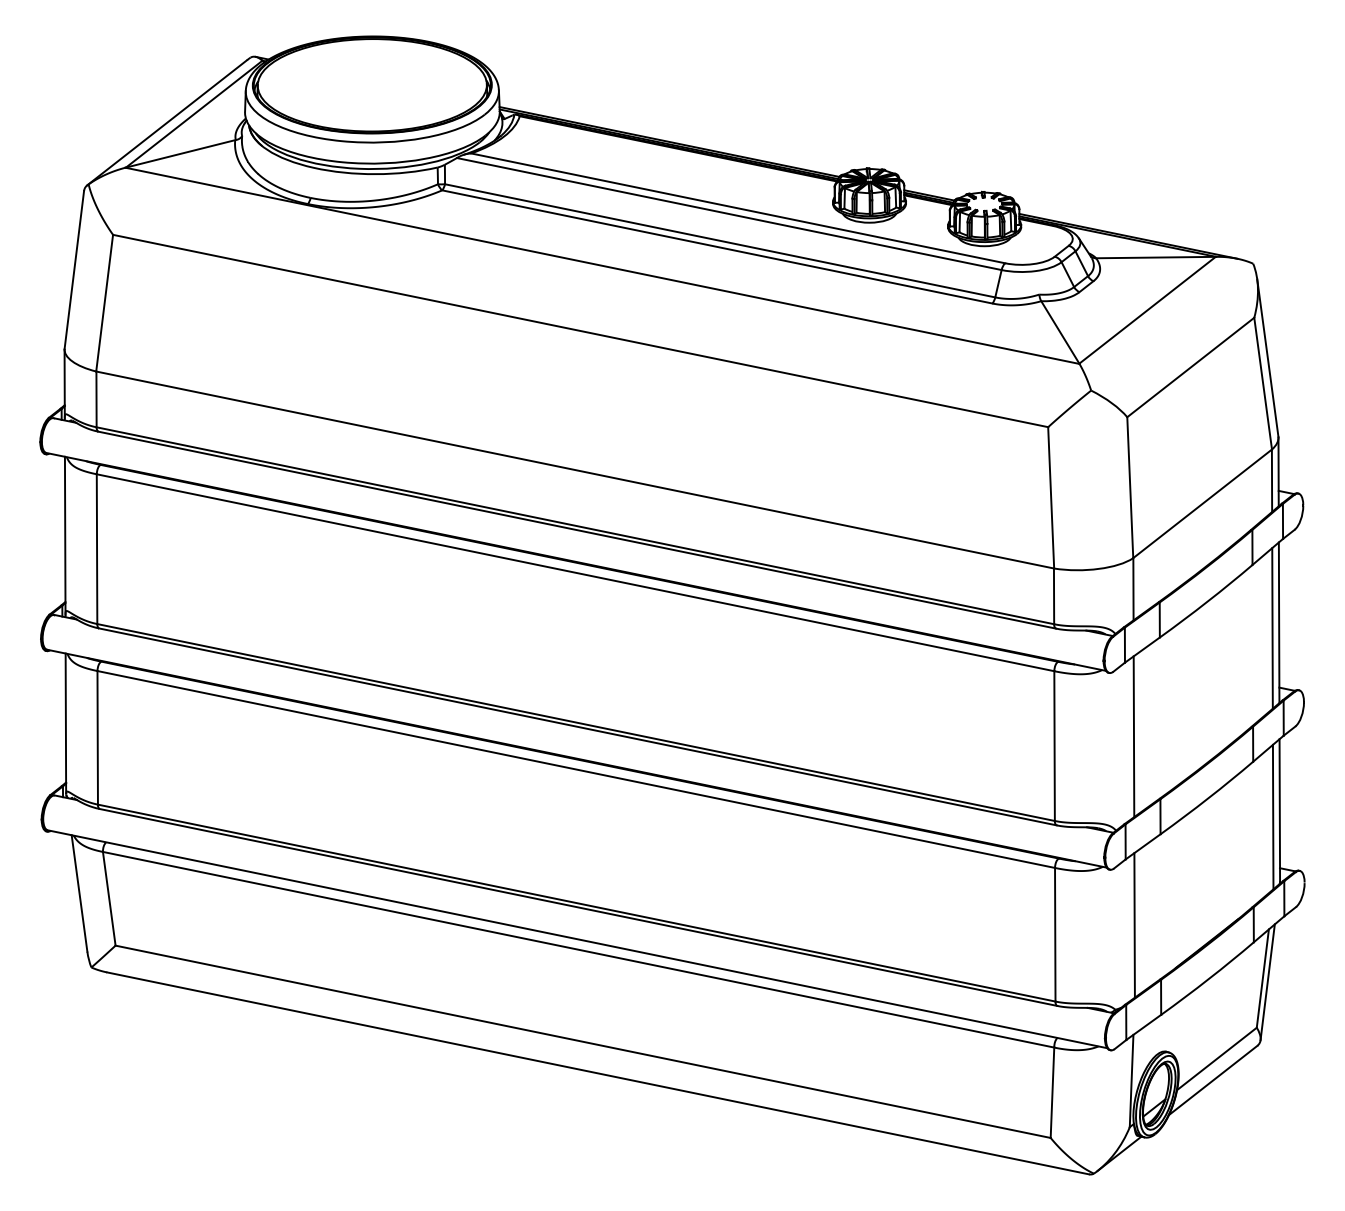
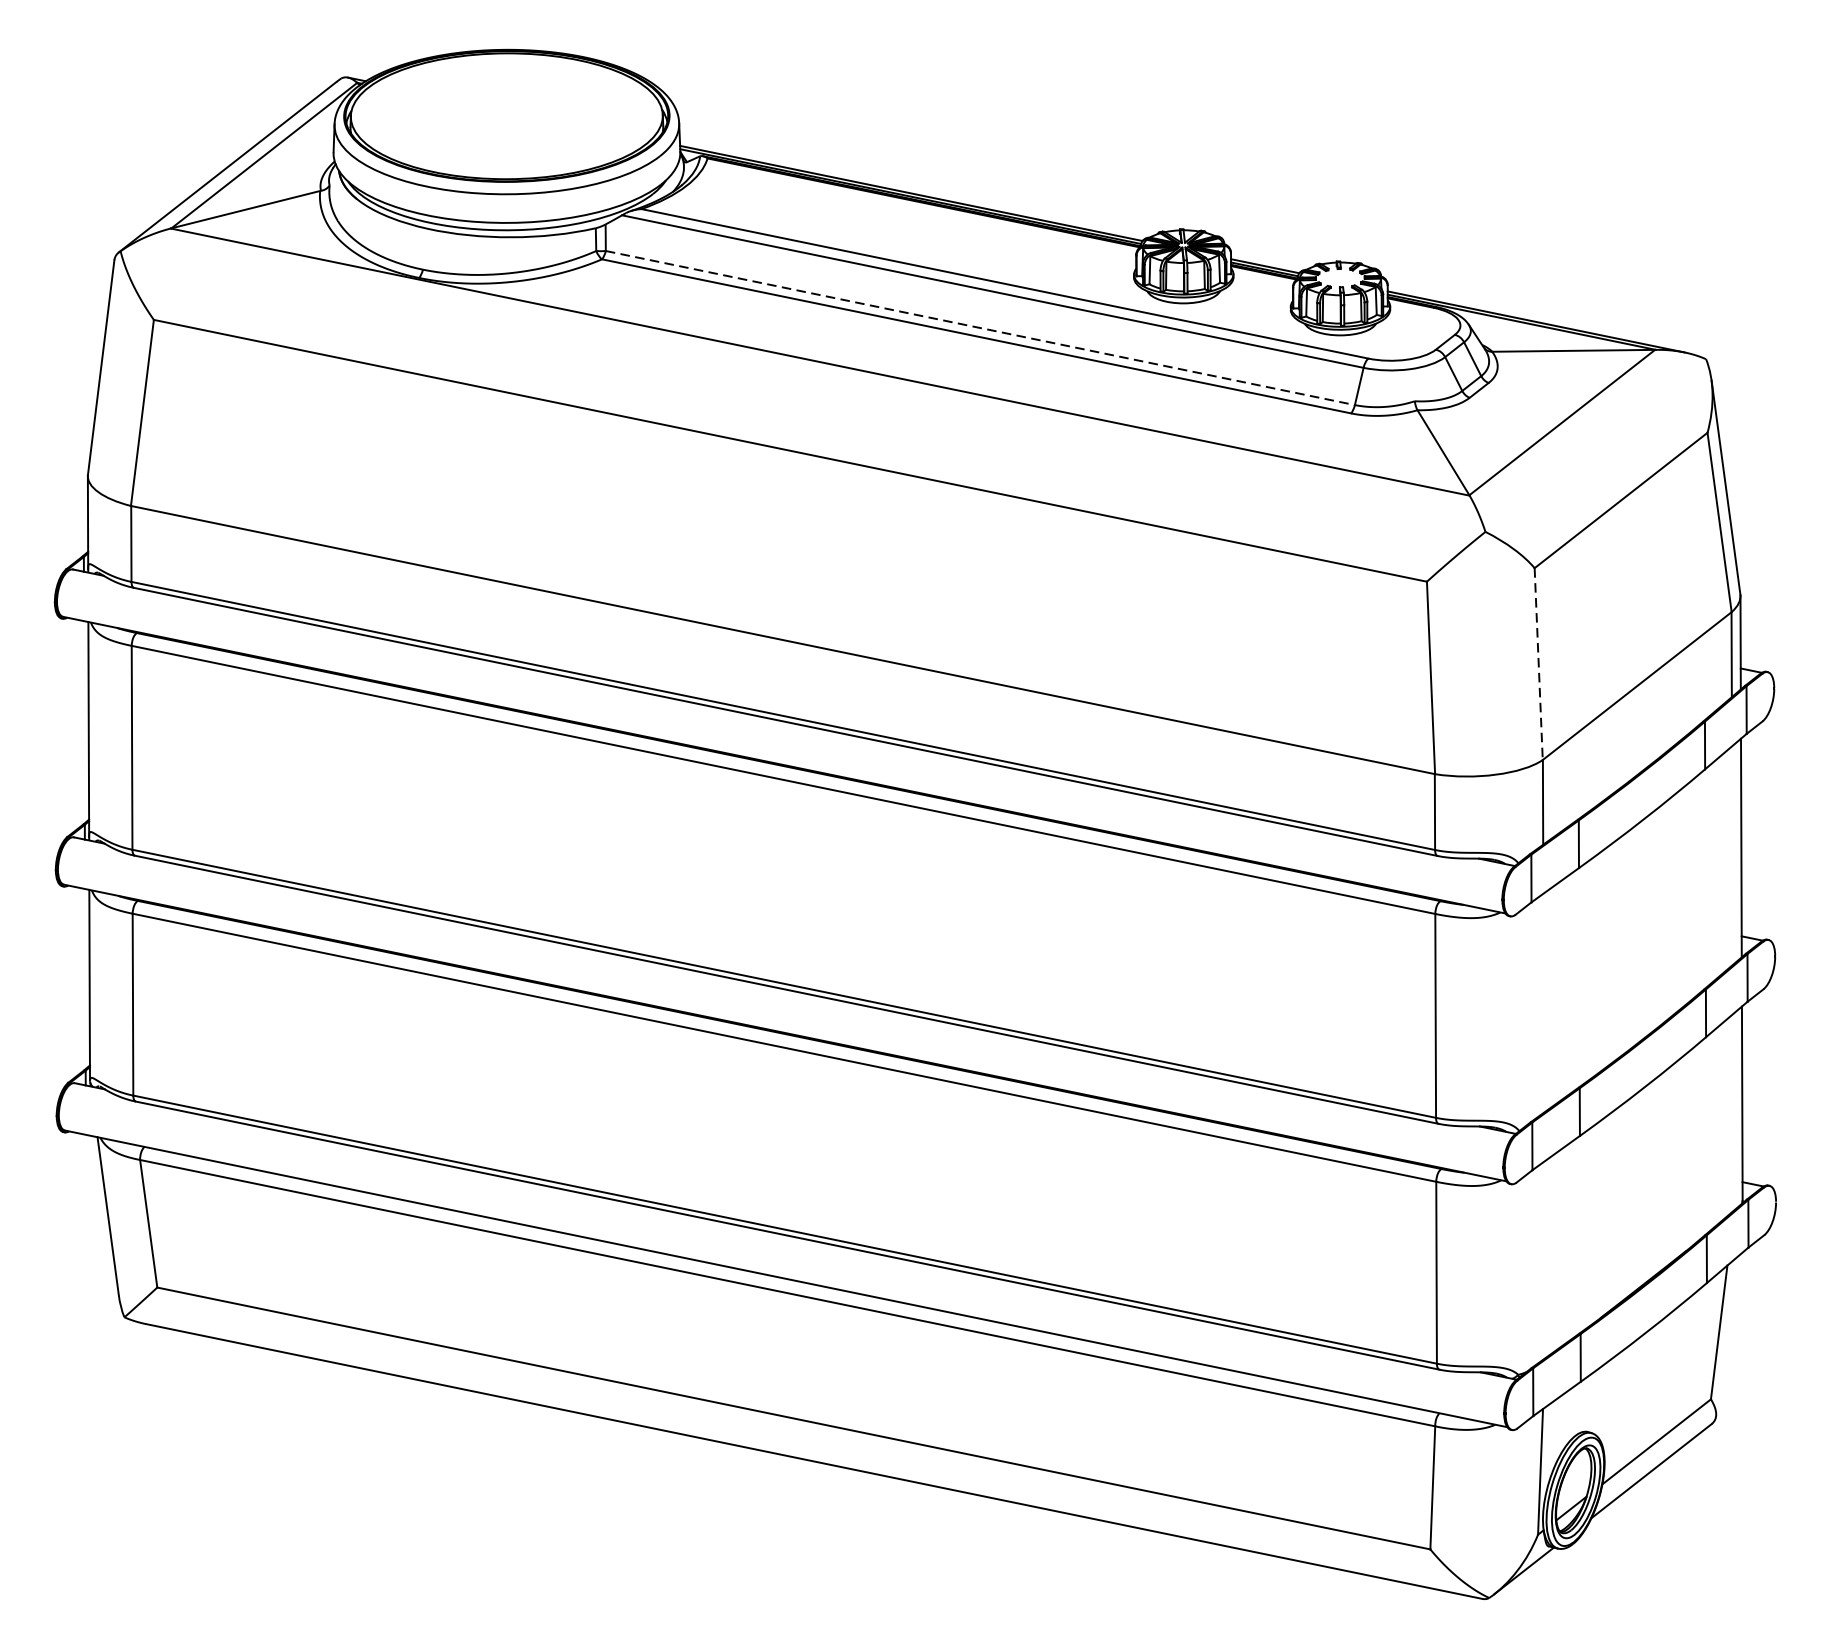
line: (720, 240) -> (980, 327), solid -> dashed
line: (1130, 487) -> (1539, 663), solid -> dashed
line: (1272, 628) -> (1732, 855), removed
line: (1133, 736) -> (1543, 1002), removed
line: (1272, 816) -> (1732, 1111), removed
line: (1134, 925) -> (1544, 1260), removed
line: (1267, 982) -> (1725, 1337), removed

